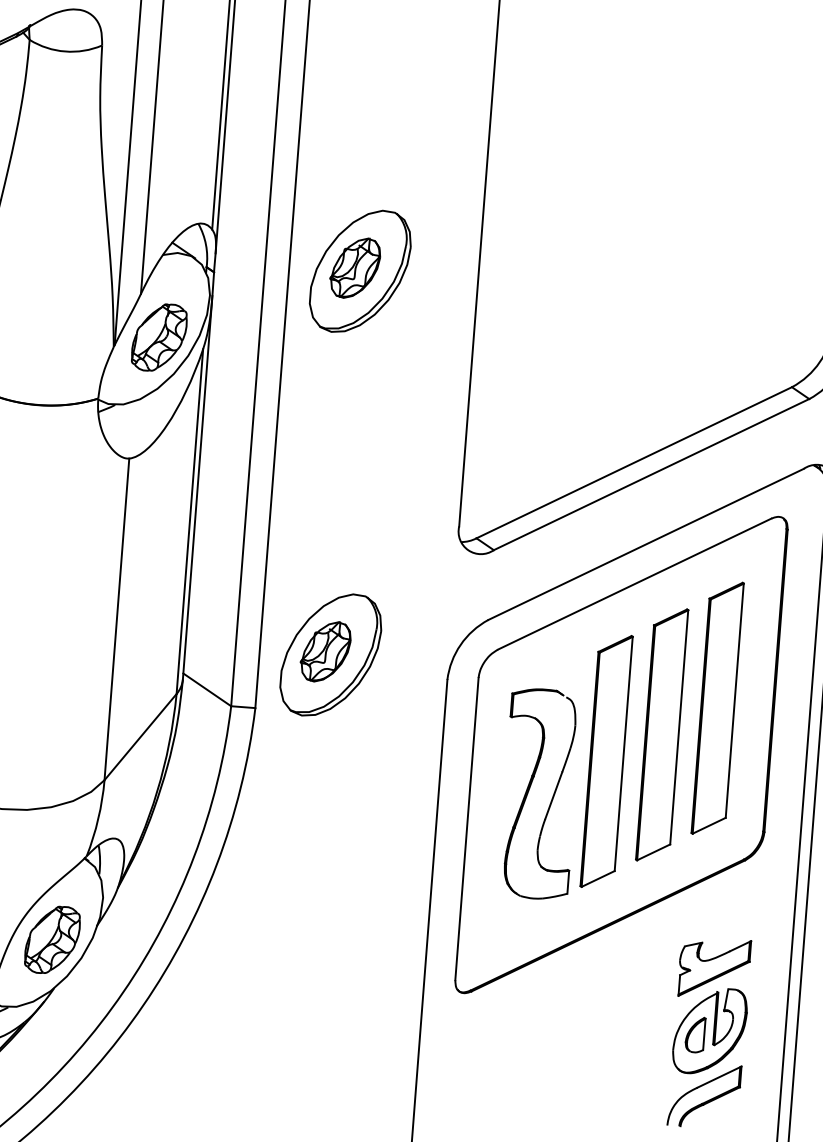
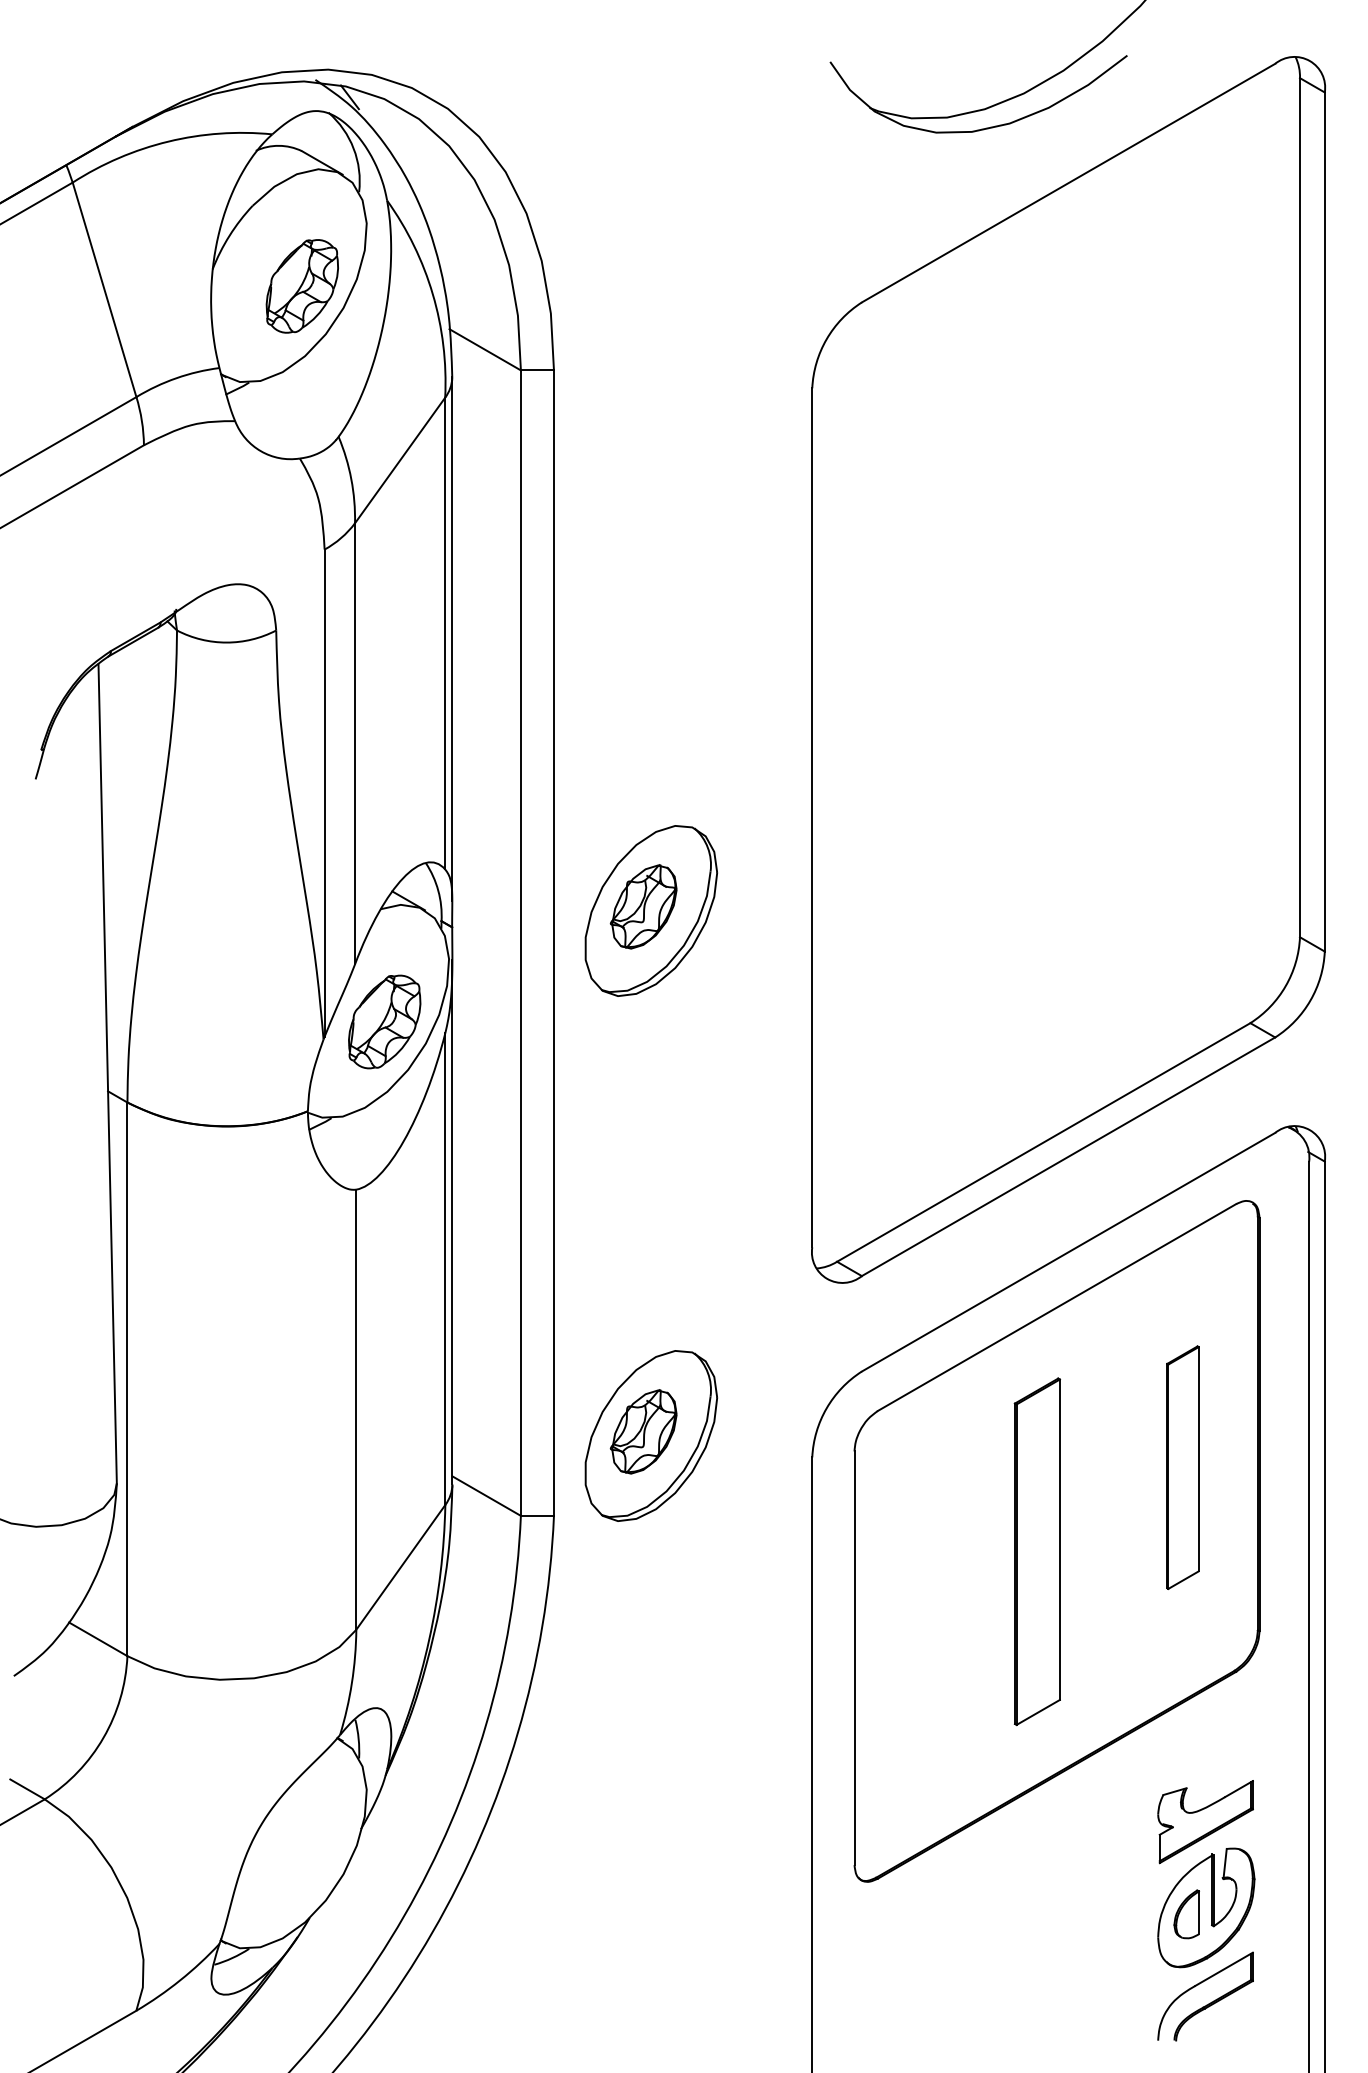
part: (717, 708) -> (1182, 1467), size x0.7
part: (661, 734) -> (1109, 1509), removed
part: (529, 790) -> (935, 1599), removed
part: (51, 939) -> (301, 1852), removed

